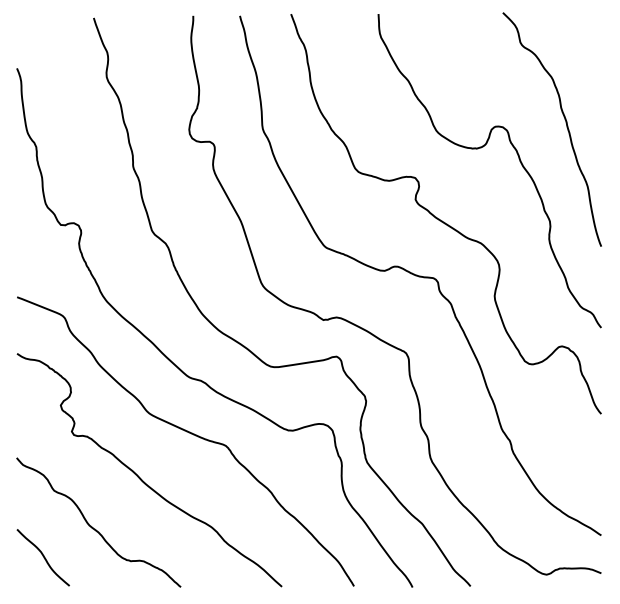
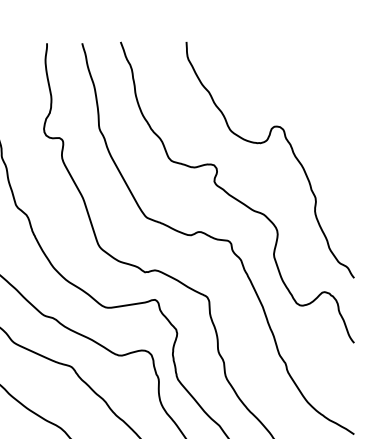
curve: (566, 127) -> (328, 127), removed

